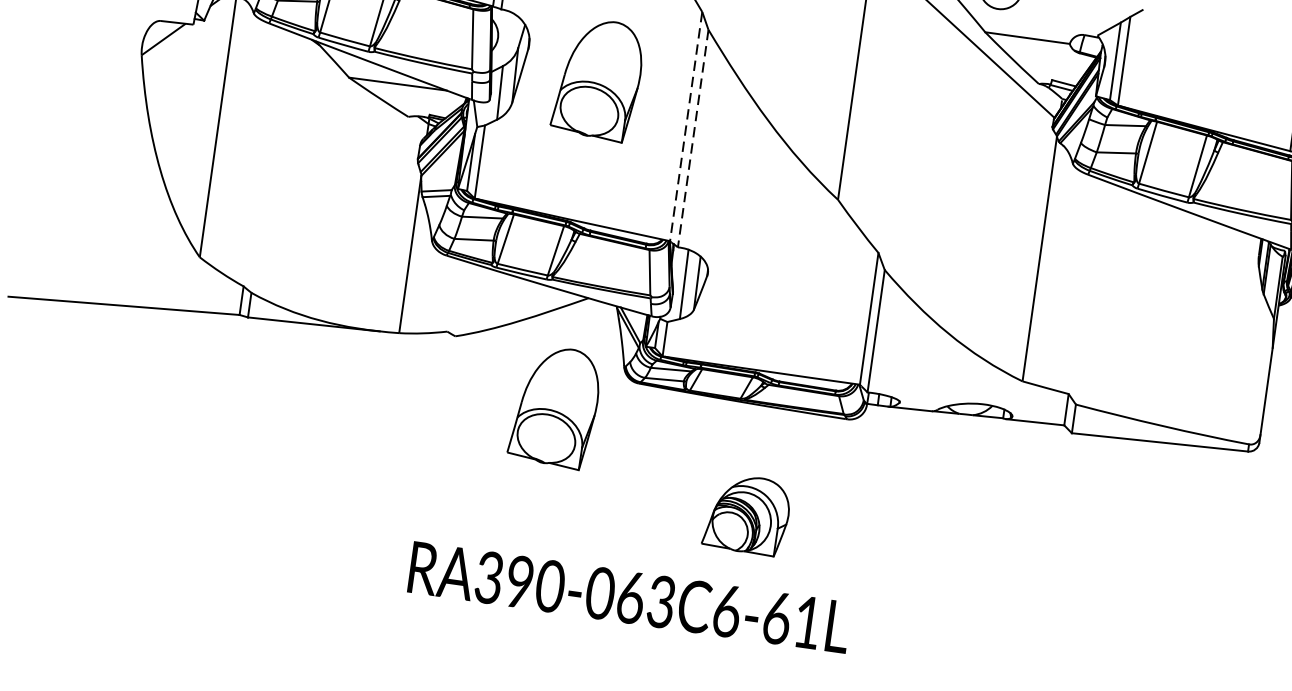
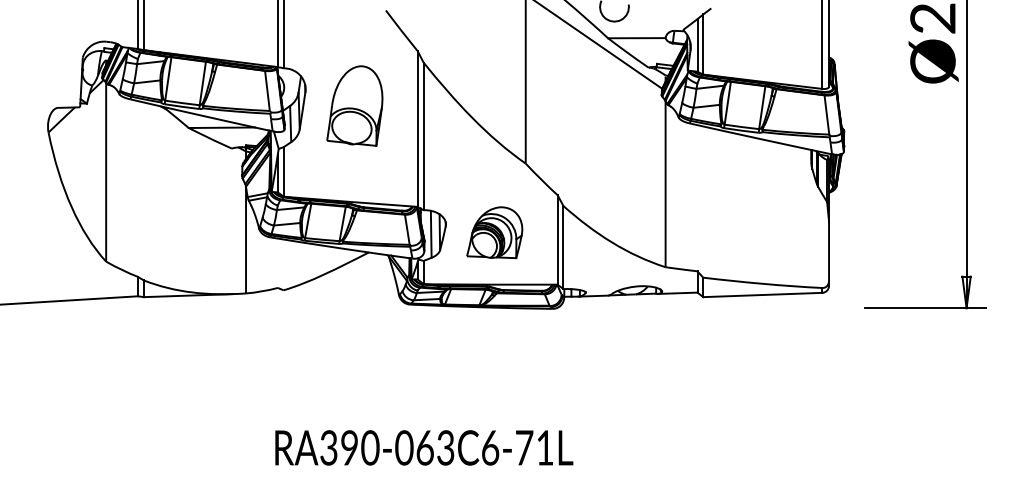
line: (685, 127) -> (417, 129), dashed -> solid
line: (693, 138) -> (423, 136), dashed -> solid
part: (554, 406) -> (356, 327), removed
part: (746, 514) -> (494, 232), moved
text: (777, 617) -> (524, 447), RA390-063C6-61L -> RA390-063C6-71L

